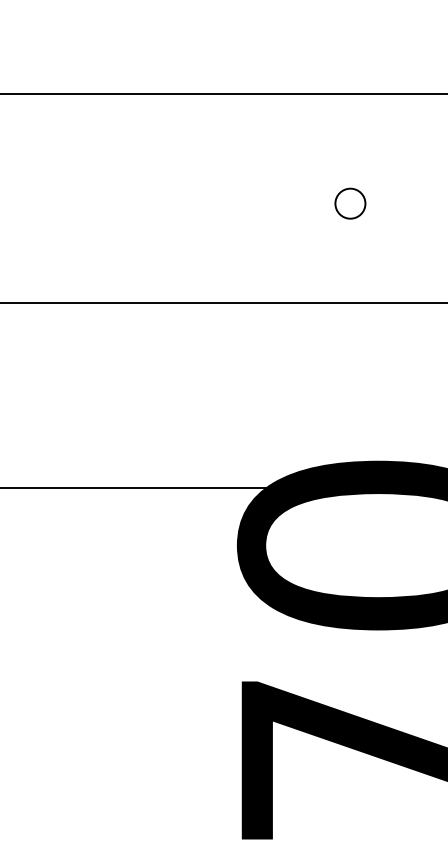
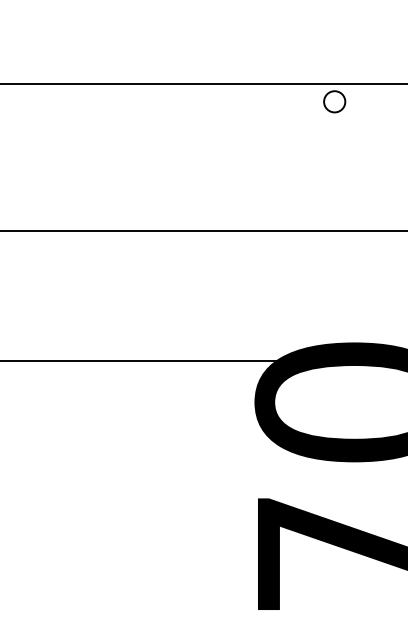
circle: (350, 203) -> (334, 101), moved

